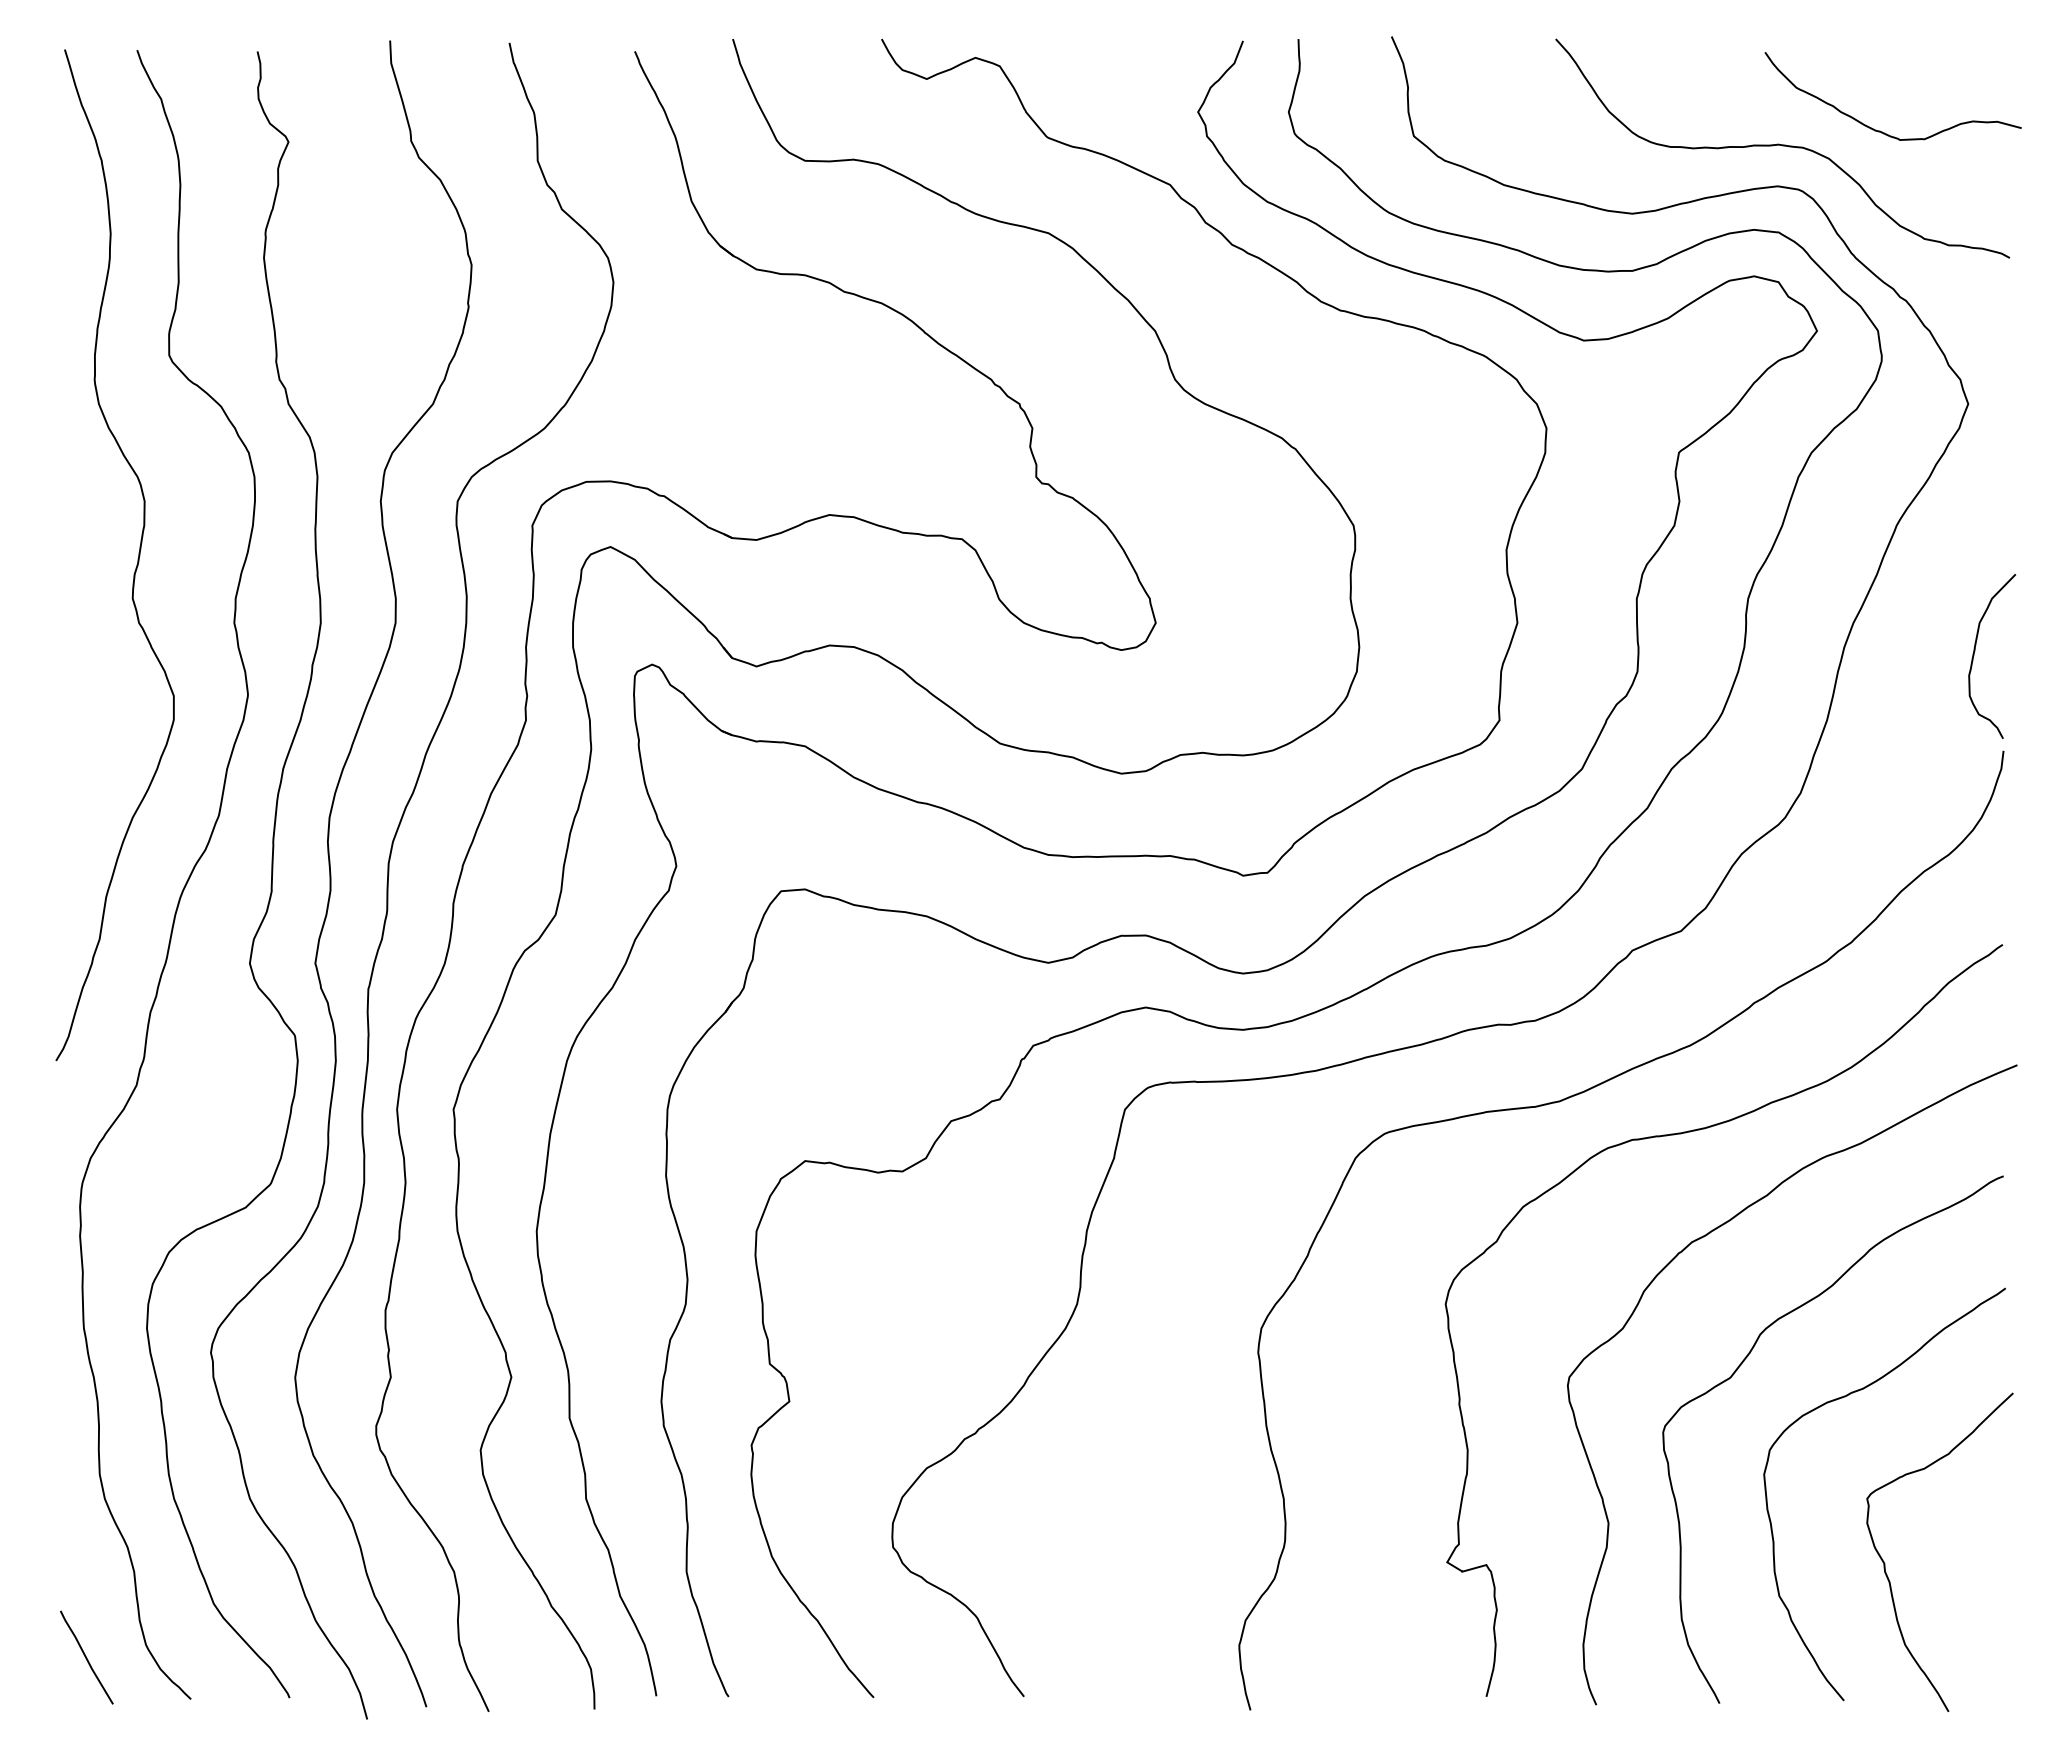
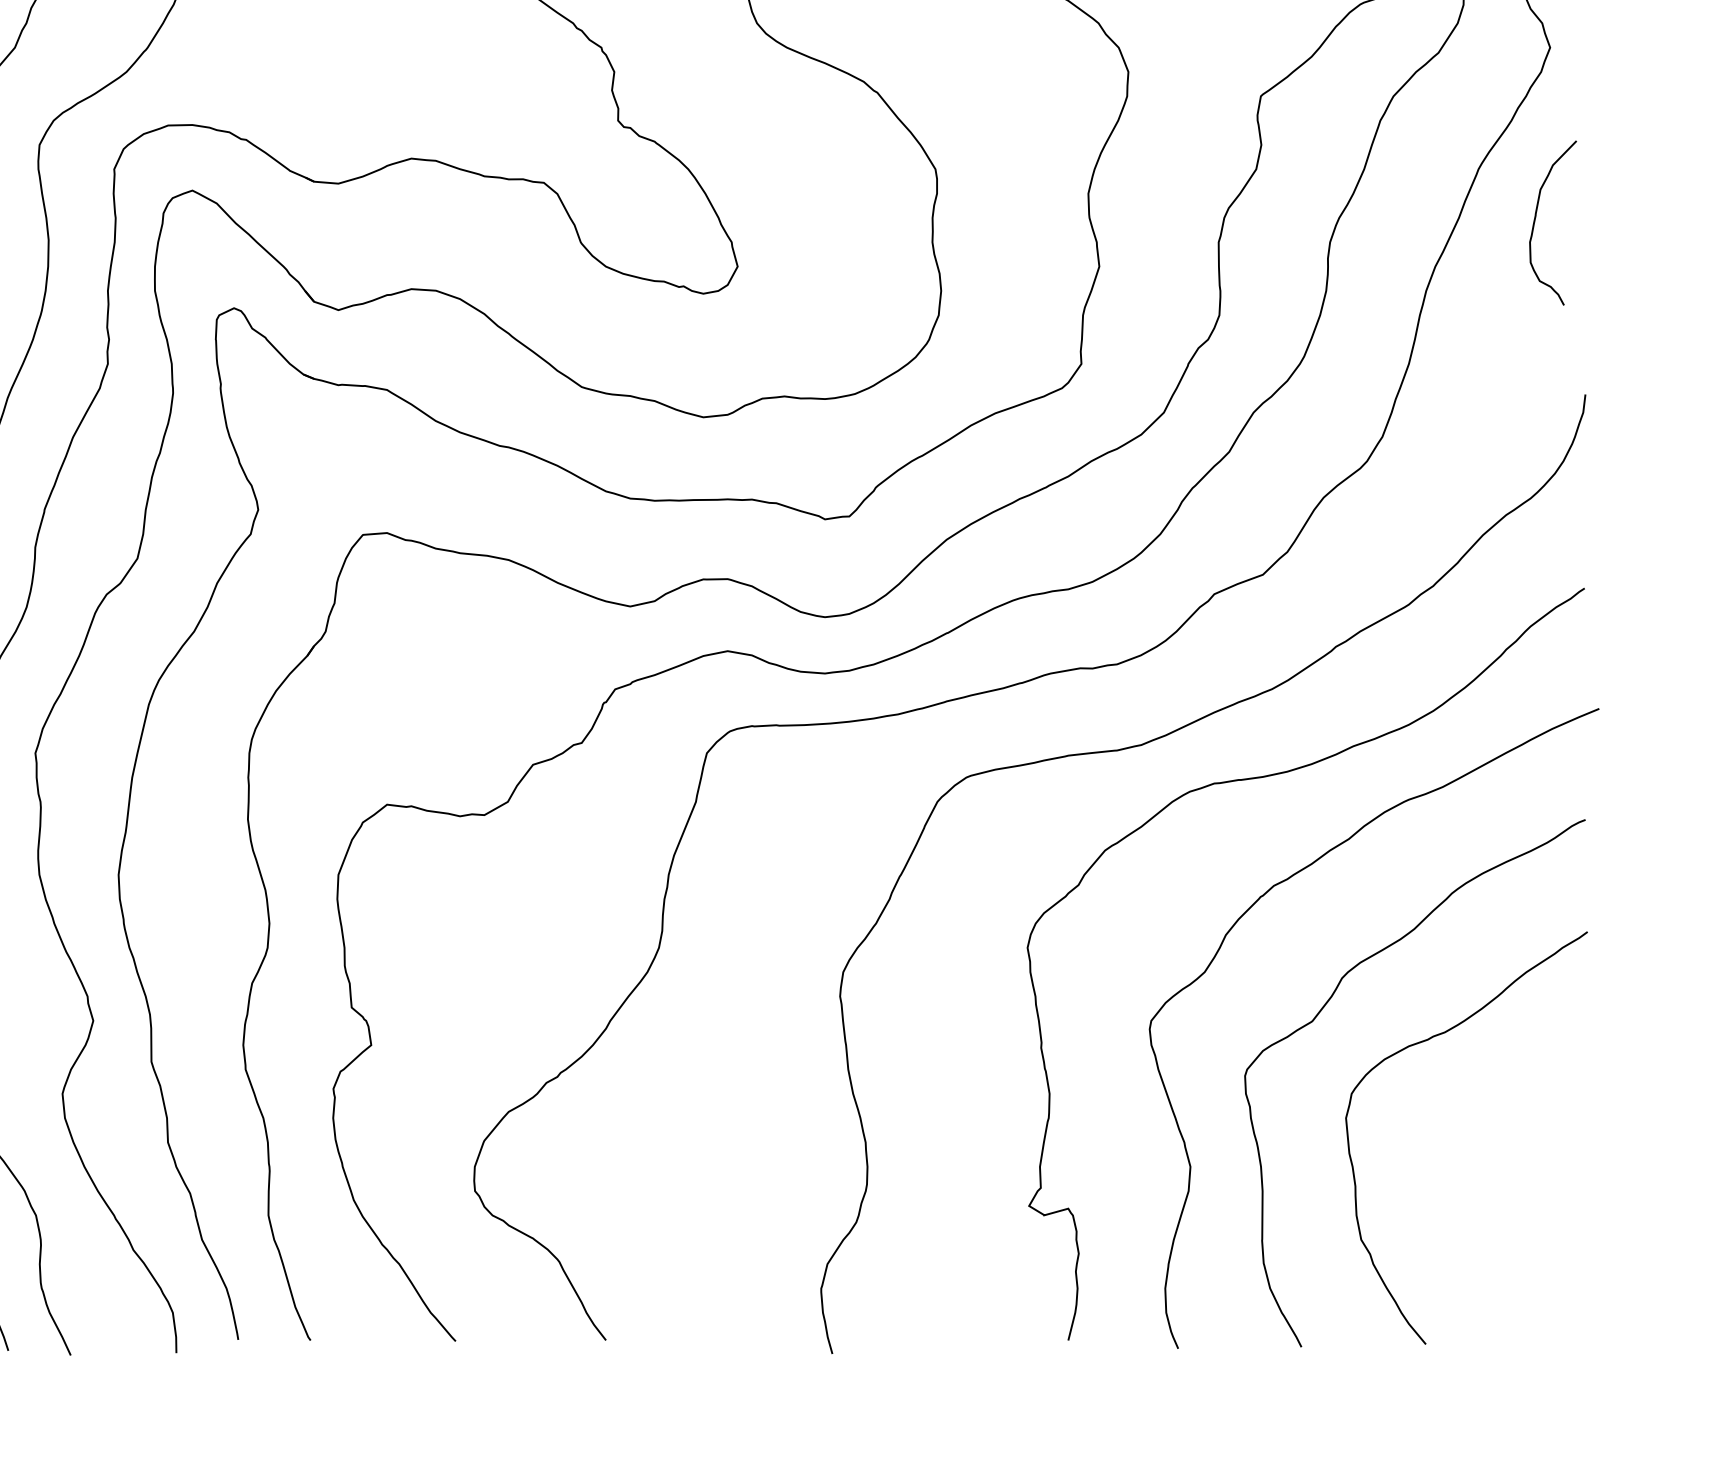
curve: (1975, 651) -> (1536, 218), moved
curve: (1885, 1563) -> (1467, 1207), removed

